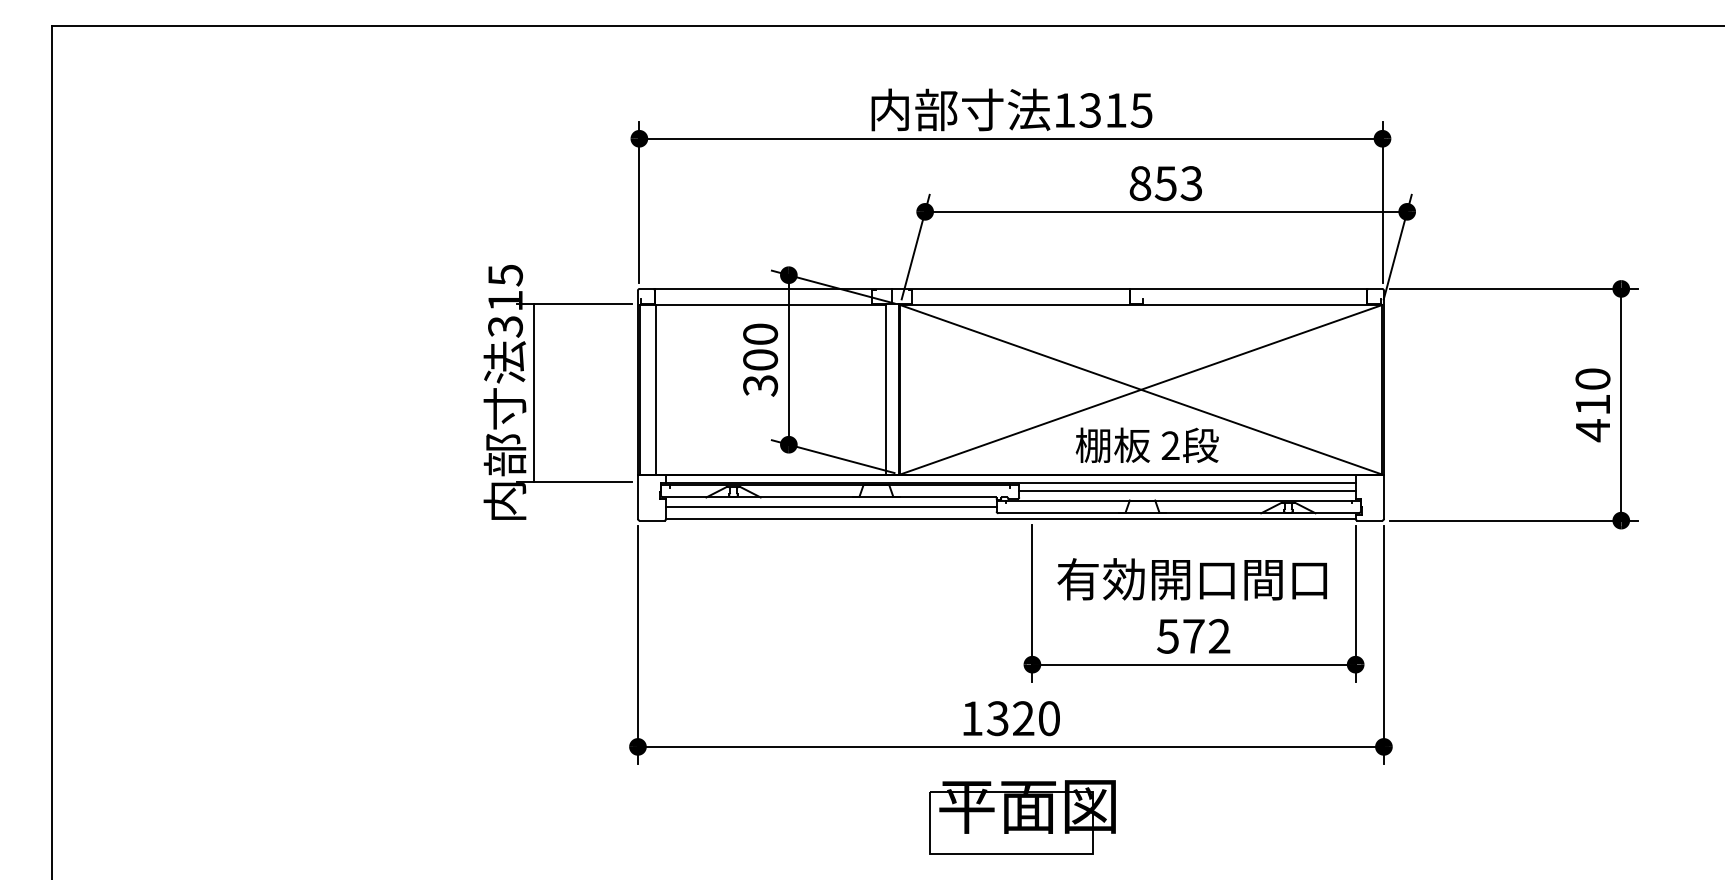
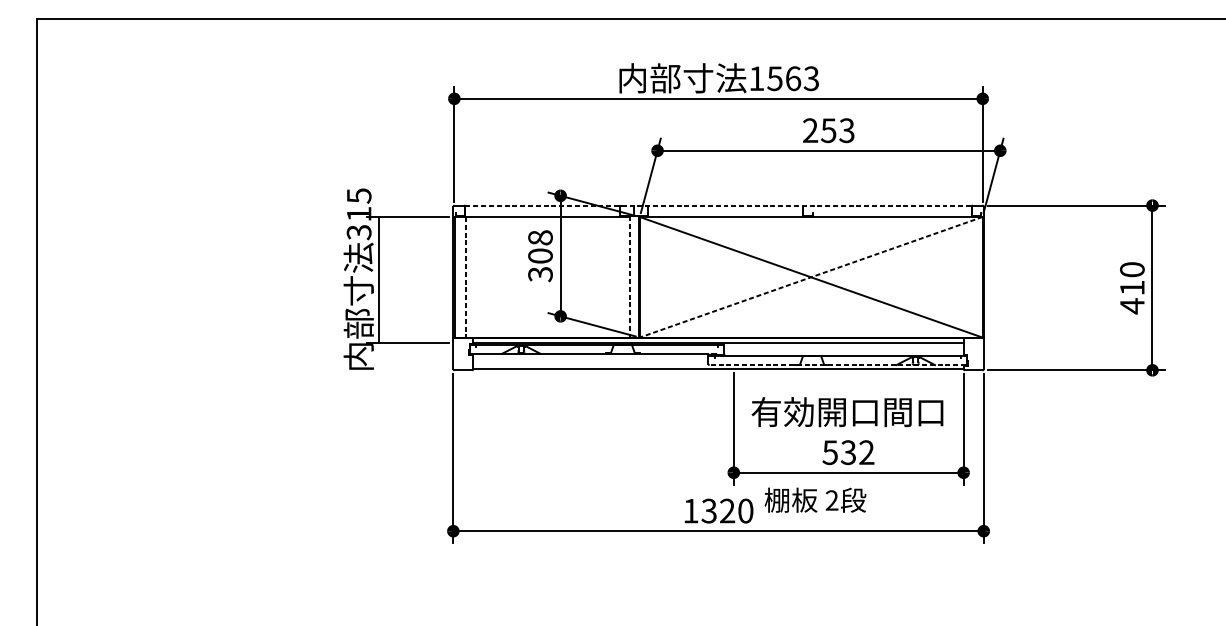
text: (1115, 110) -> (792, 78), 1315 -> 1563
text: (1140, 183) -> (810, 130), 853 -> 253
line: (1011, 288) -> (718, 205), solid -> dashed
text: (760, 333) -> (540, 237), 300 -> 308
line: (655, 389) -> (465, 277), solid -> dashed
line: (1140, 389) -> (810, 277), solid -> dashed
line: (886, 390) -> (630, 277), solid -> dashed
text: (1146, 444) -> (814, 499), moved
line: (1187, 490) -> (844, 348), removed
line: (831, 506) -> (590, 360), removed
line: (1178, 513) -> (837, 365), solid -> dashed
text: (1193, 635) -> (848, 452), 572 -> 532
part: (1022, 817) -> (726, 581), removed

